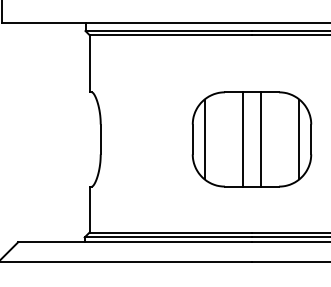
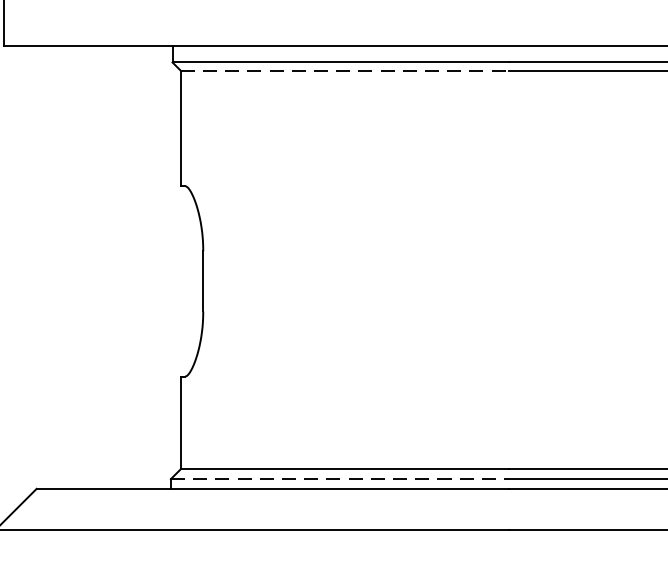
line: (171, 35) -> (346, 71), solid -> dashed
part: (251, 139) -> (507, 281), removed
line: (168, 237) -> (340, 479), solid -> dashed

